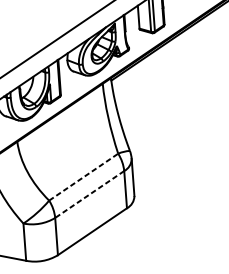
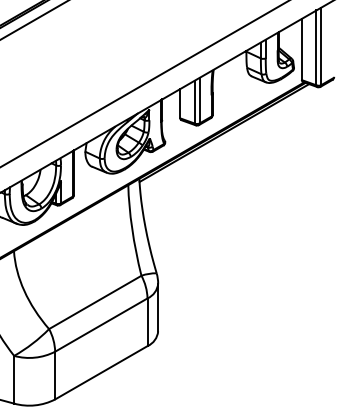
line: (83, 177) -> (95, 302), dashed -> solid
line: (89, 194) -> (100, 325), dashed -> solid

